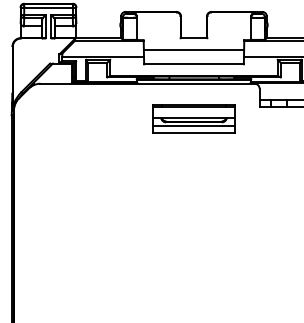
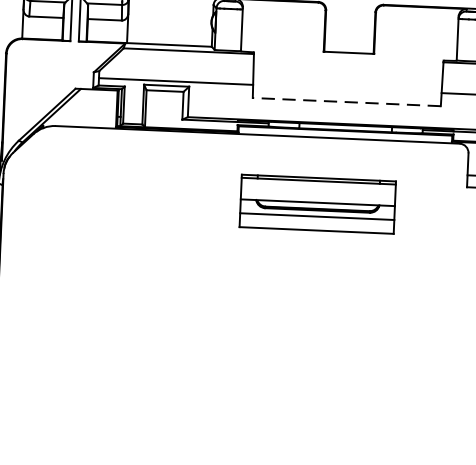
line: (193, 49) -> (347, 74), removed
line: (194, 64) -> (347, 102), solid -> dashed
part: (193, 118) -> (316, 203), moved

